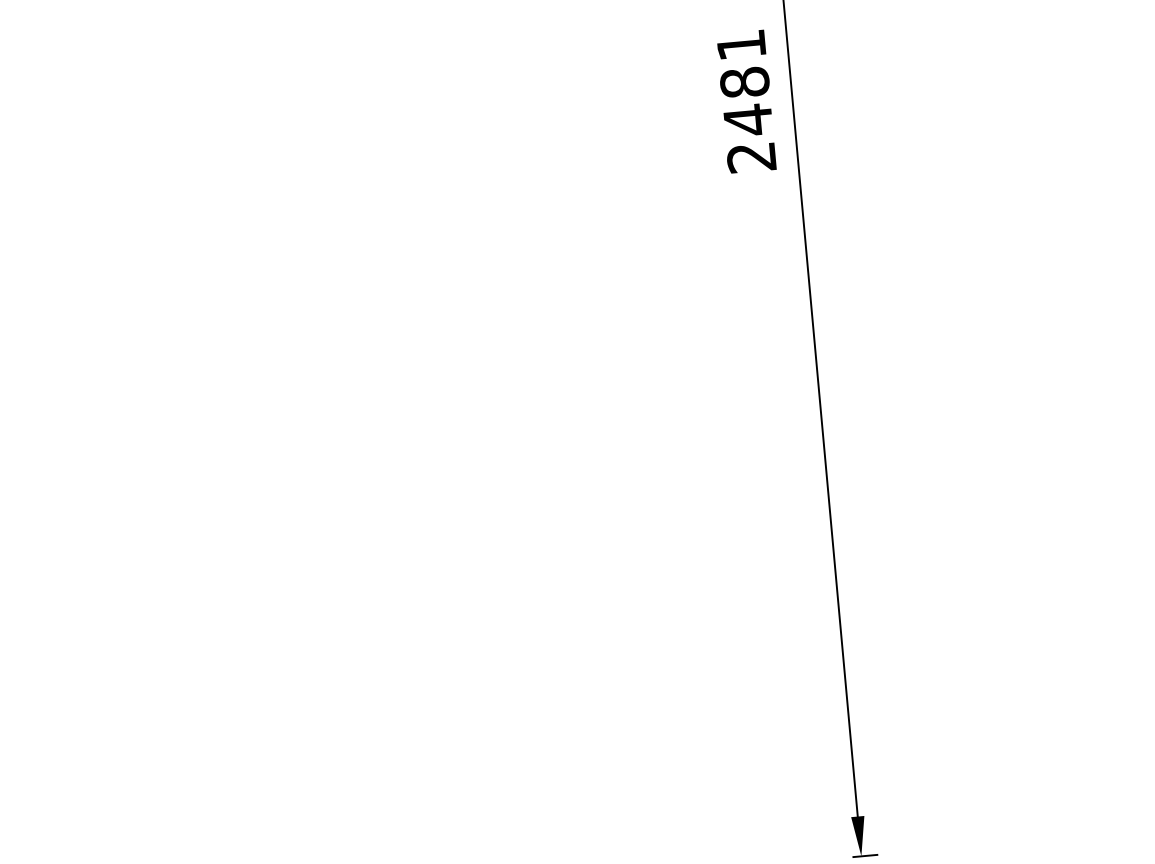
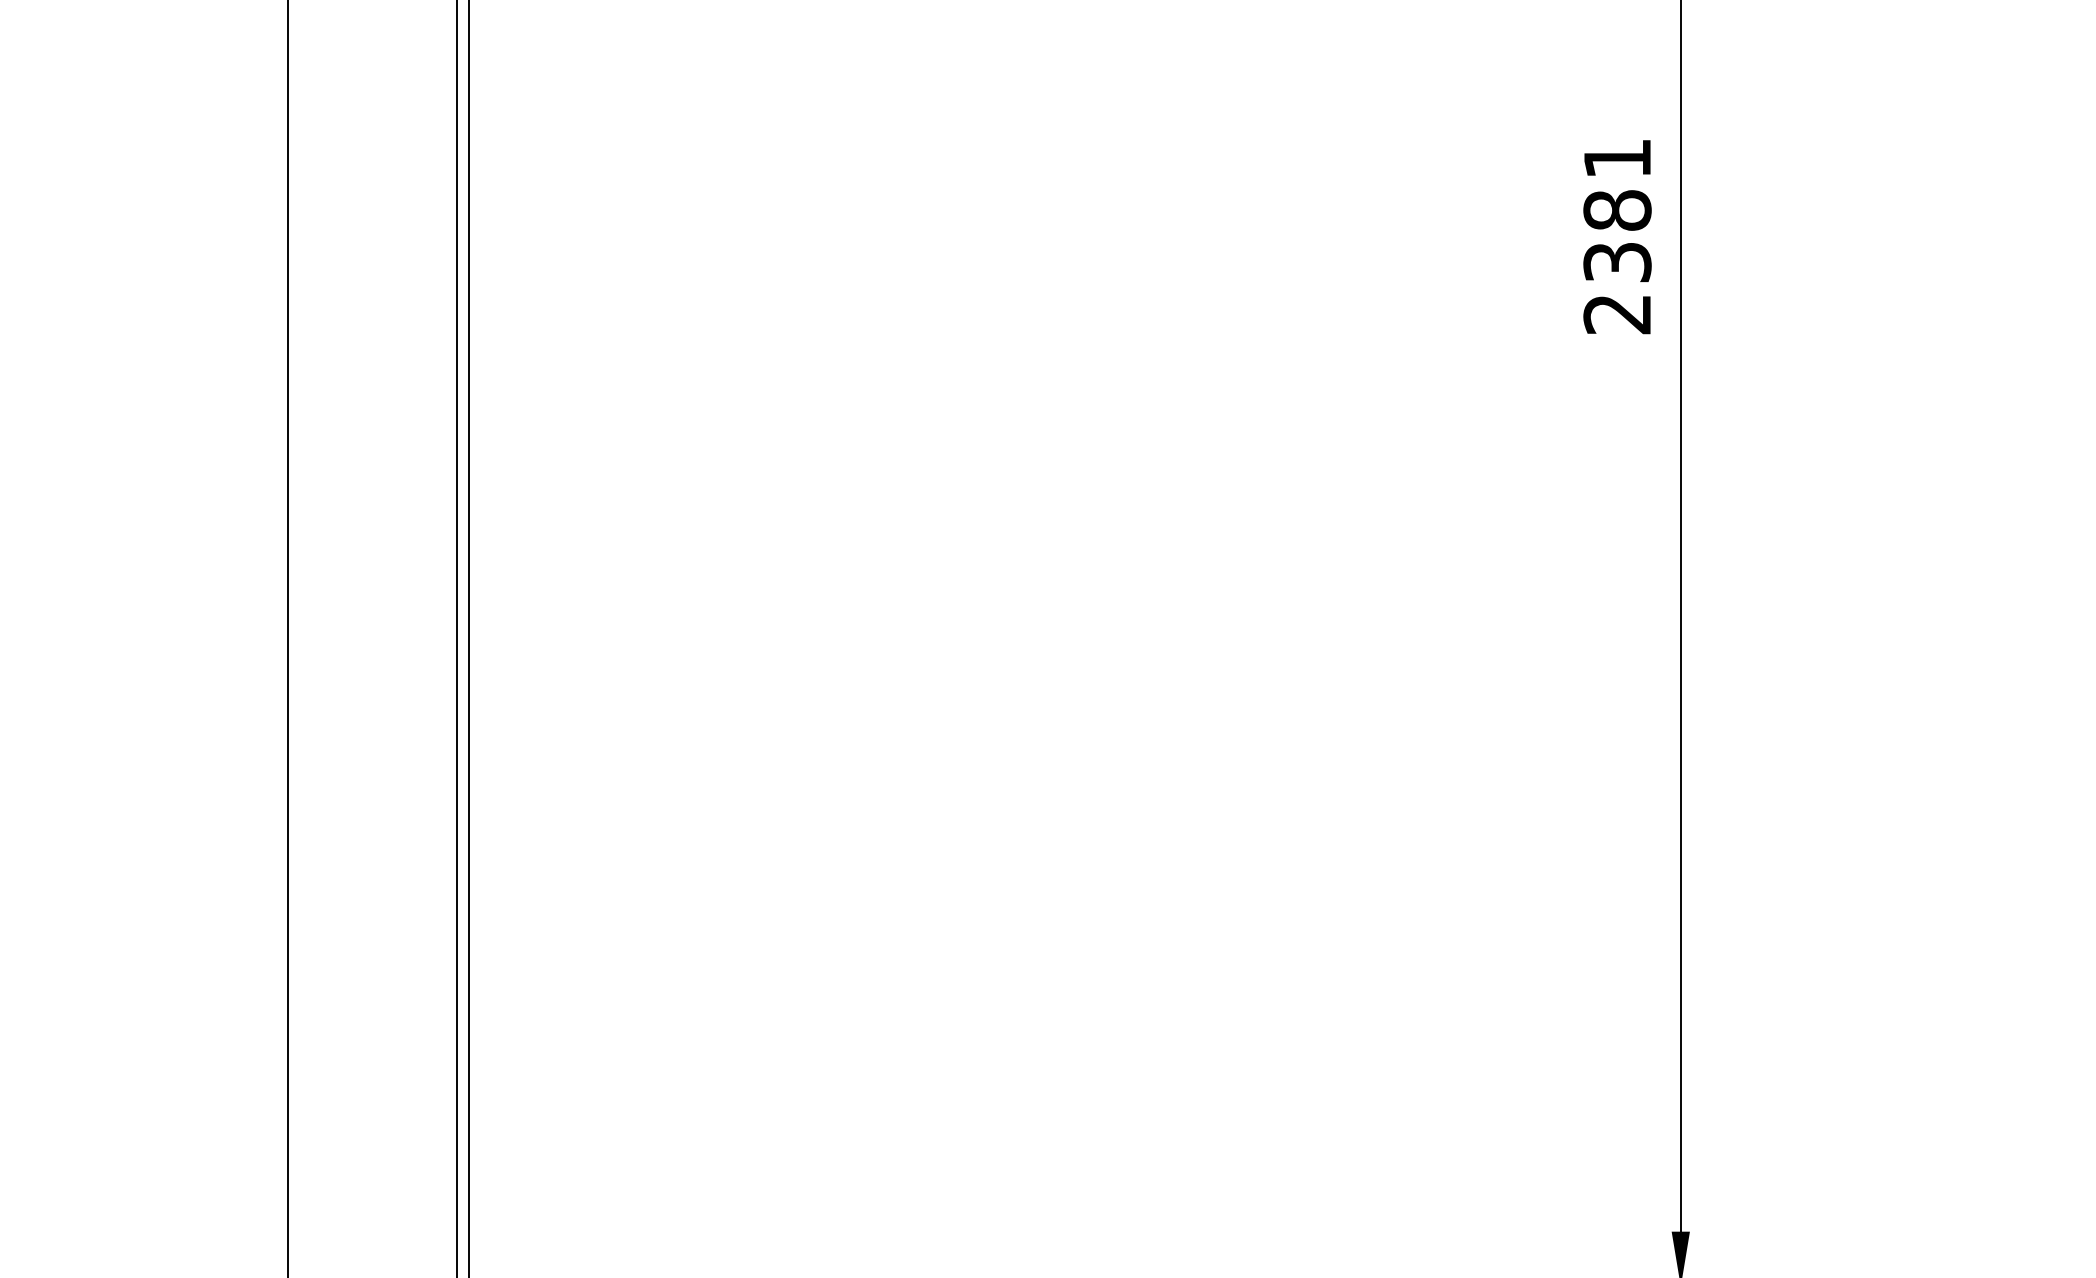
text: (748, 120) -> (1617, 262), 2481 -> 2381

